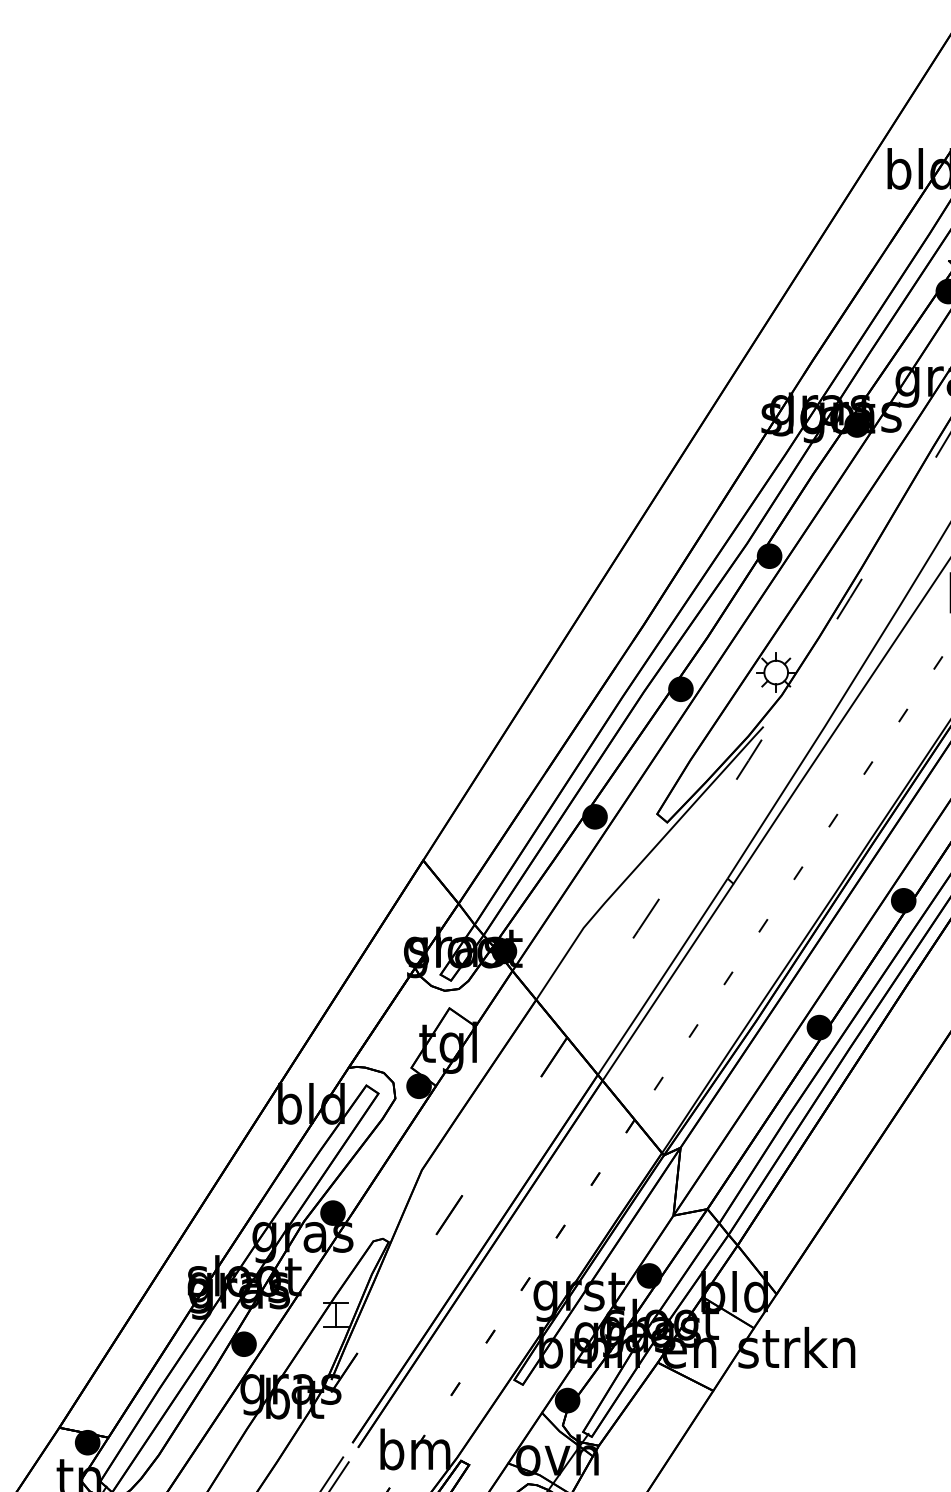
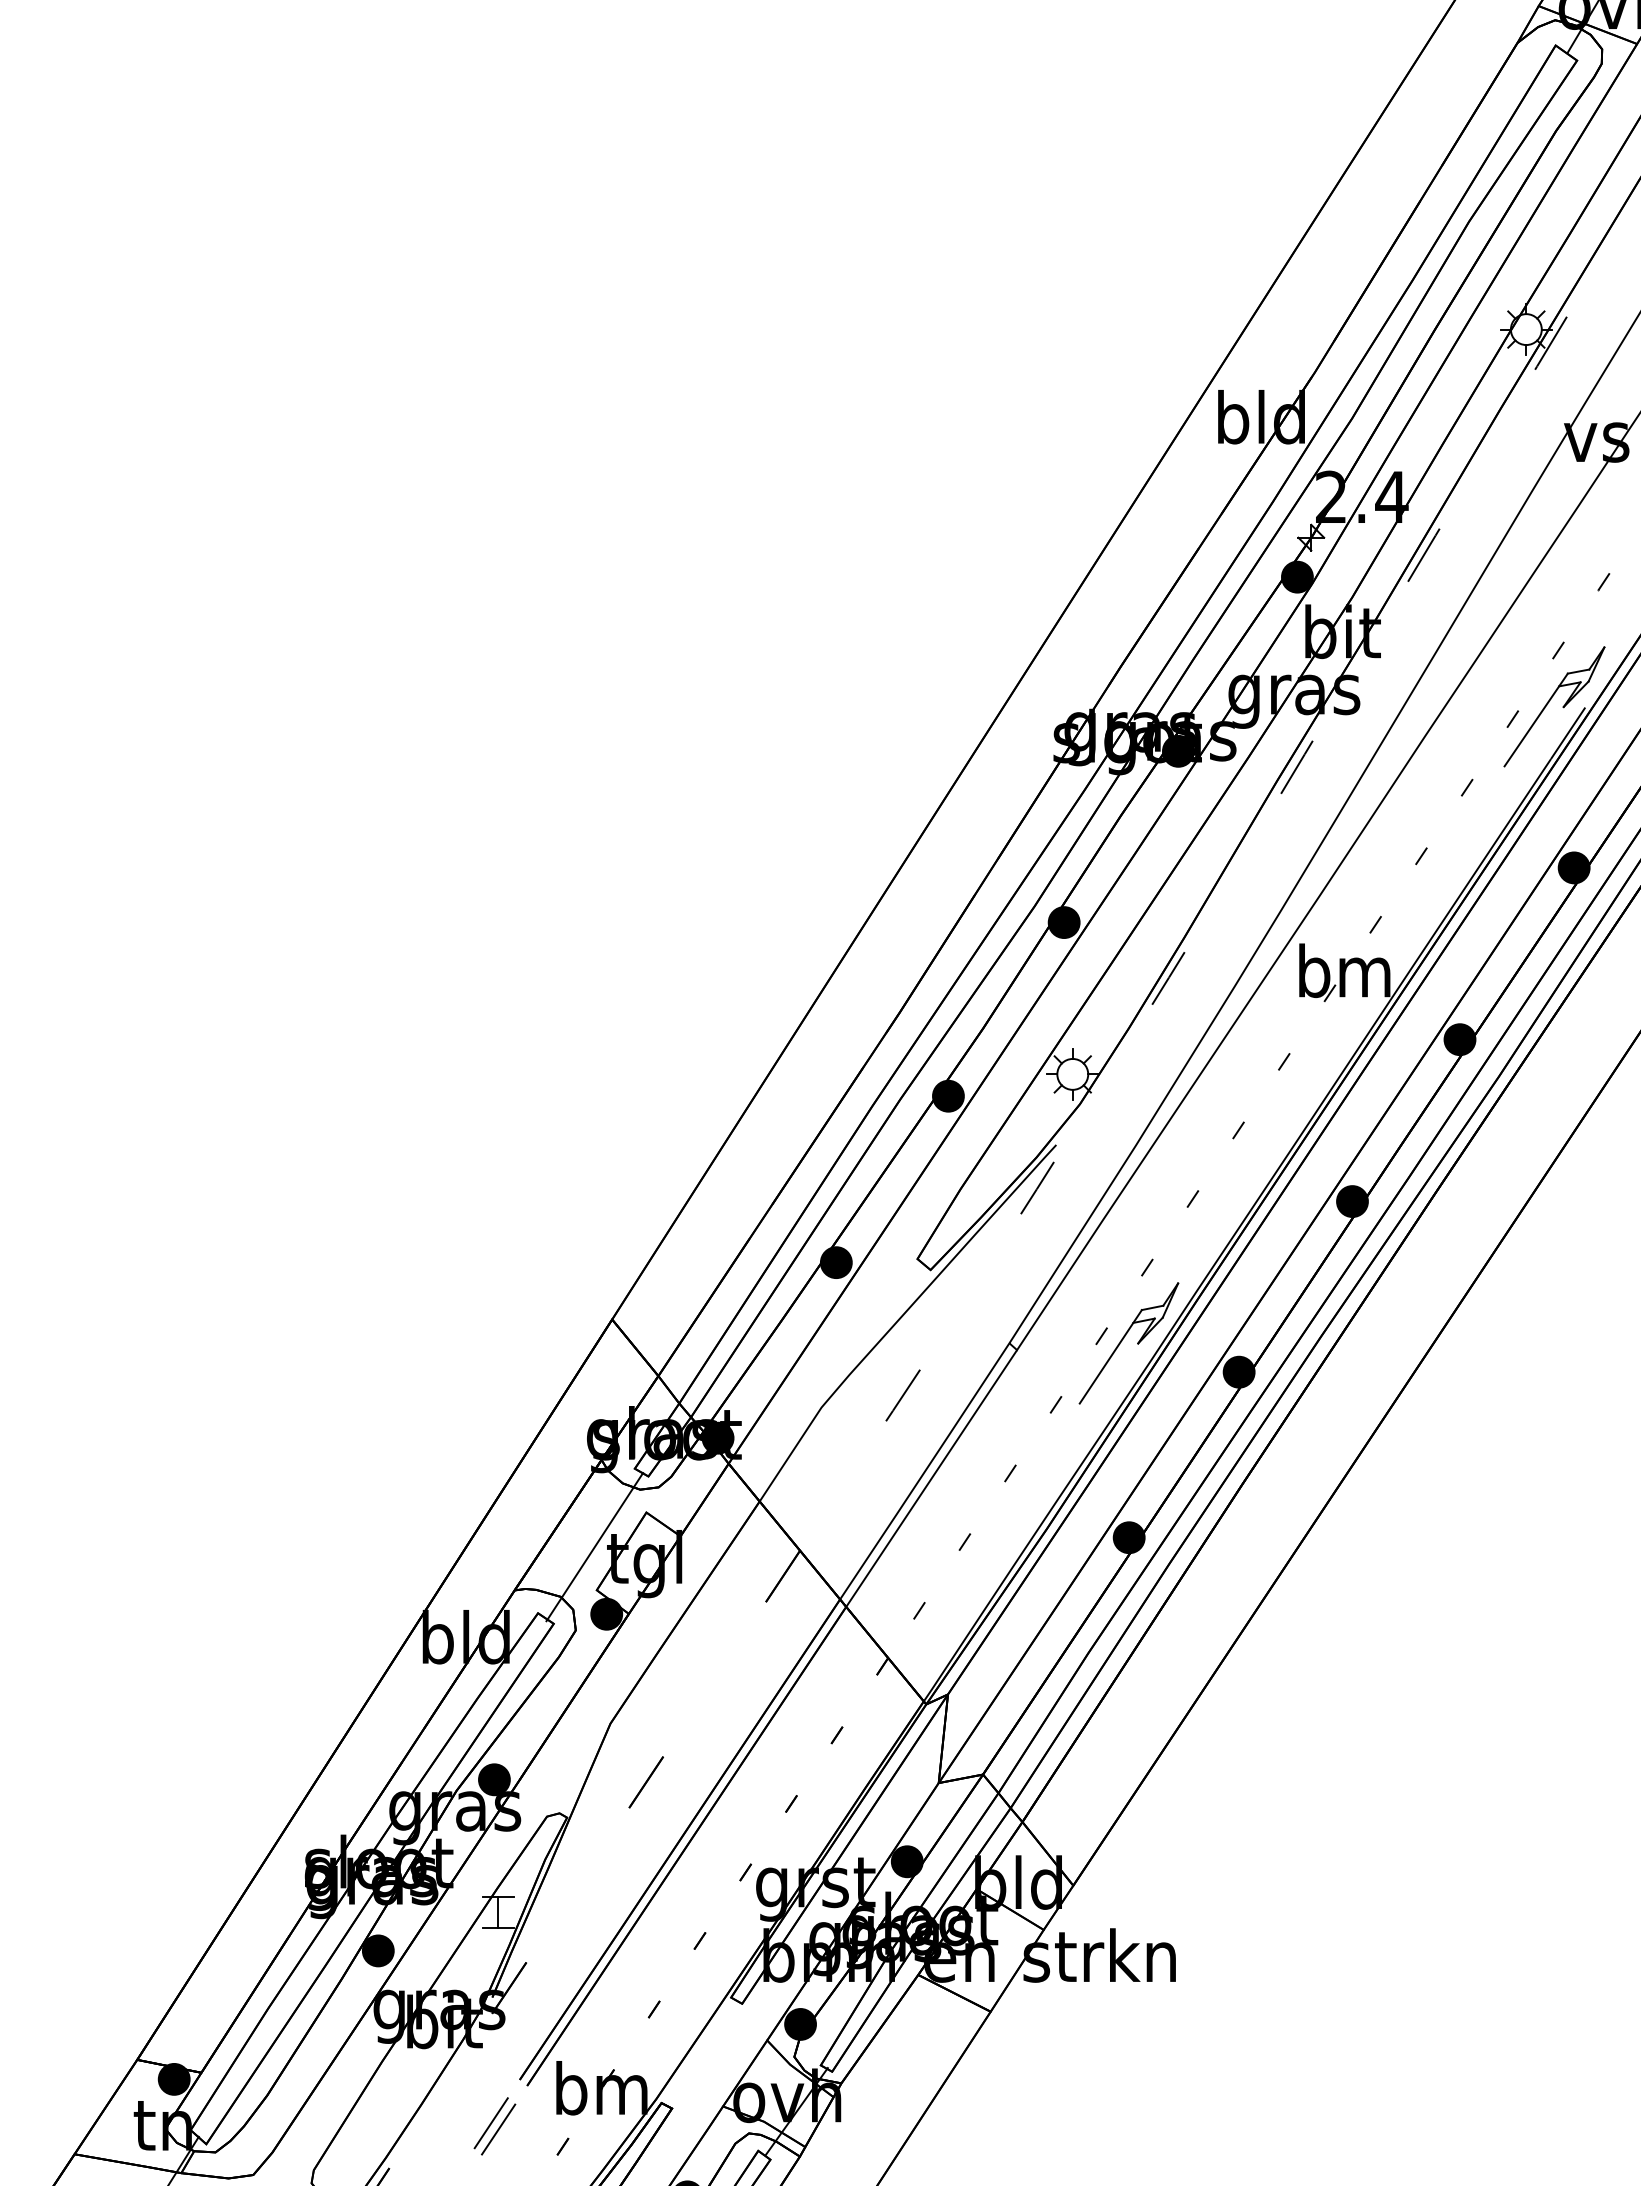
part: (814, 877) -> (1122, 1341), added
line: (409, 1035) -> (594, 1547), added

